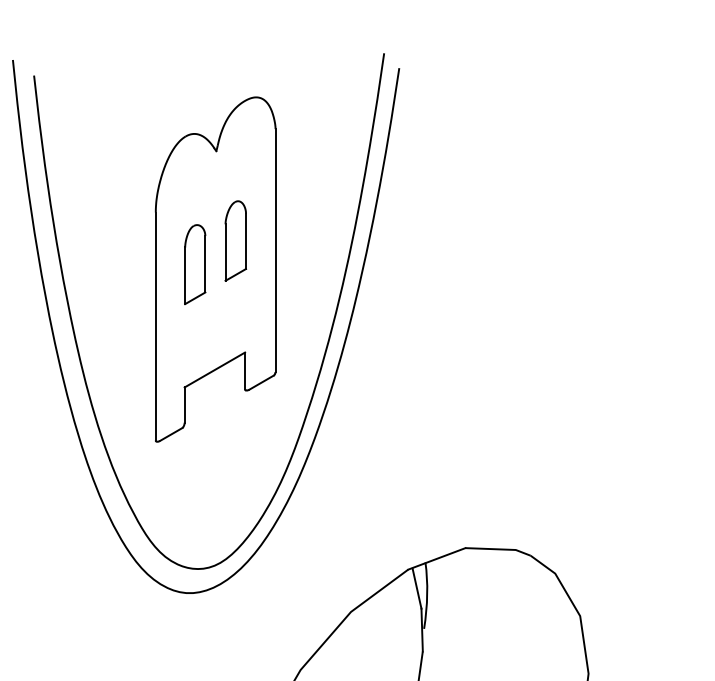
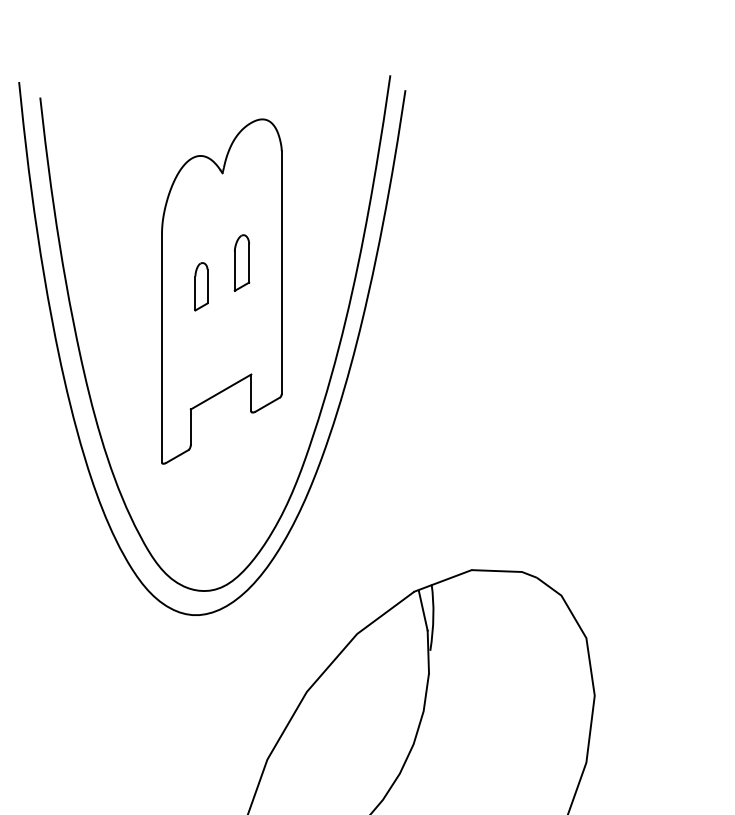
part: (235, 240) -> (241, 262), size x0.7
part: (195, 264) -> (201, 286), size x0.6

